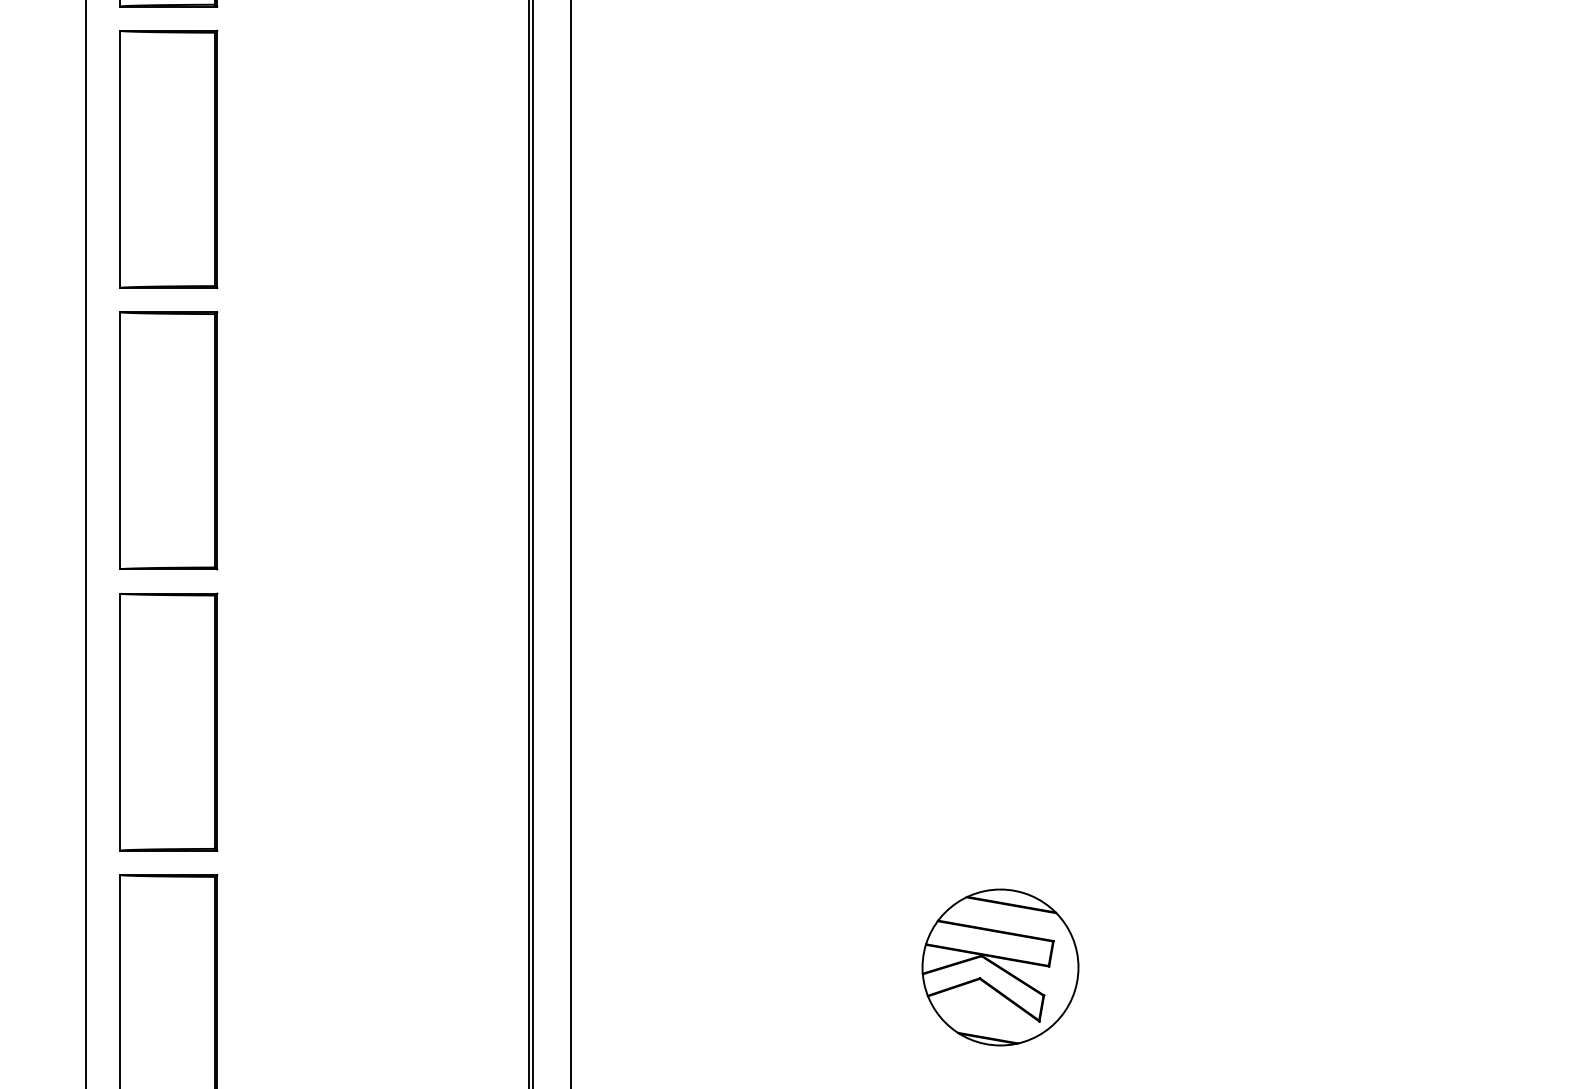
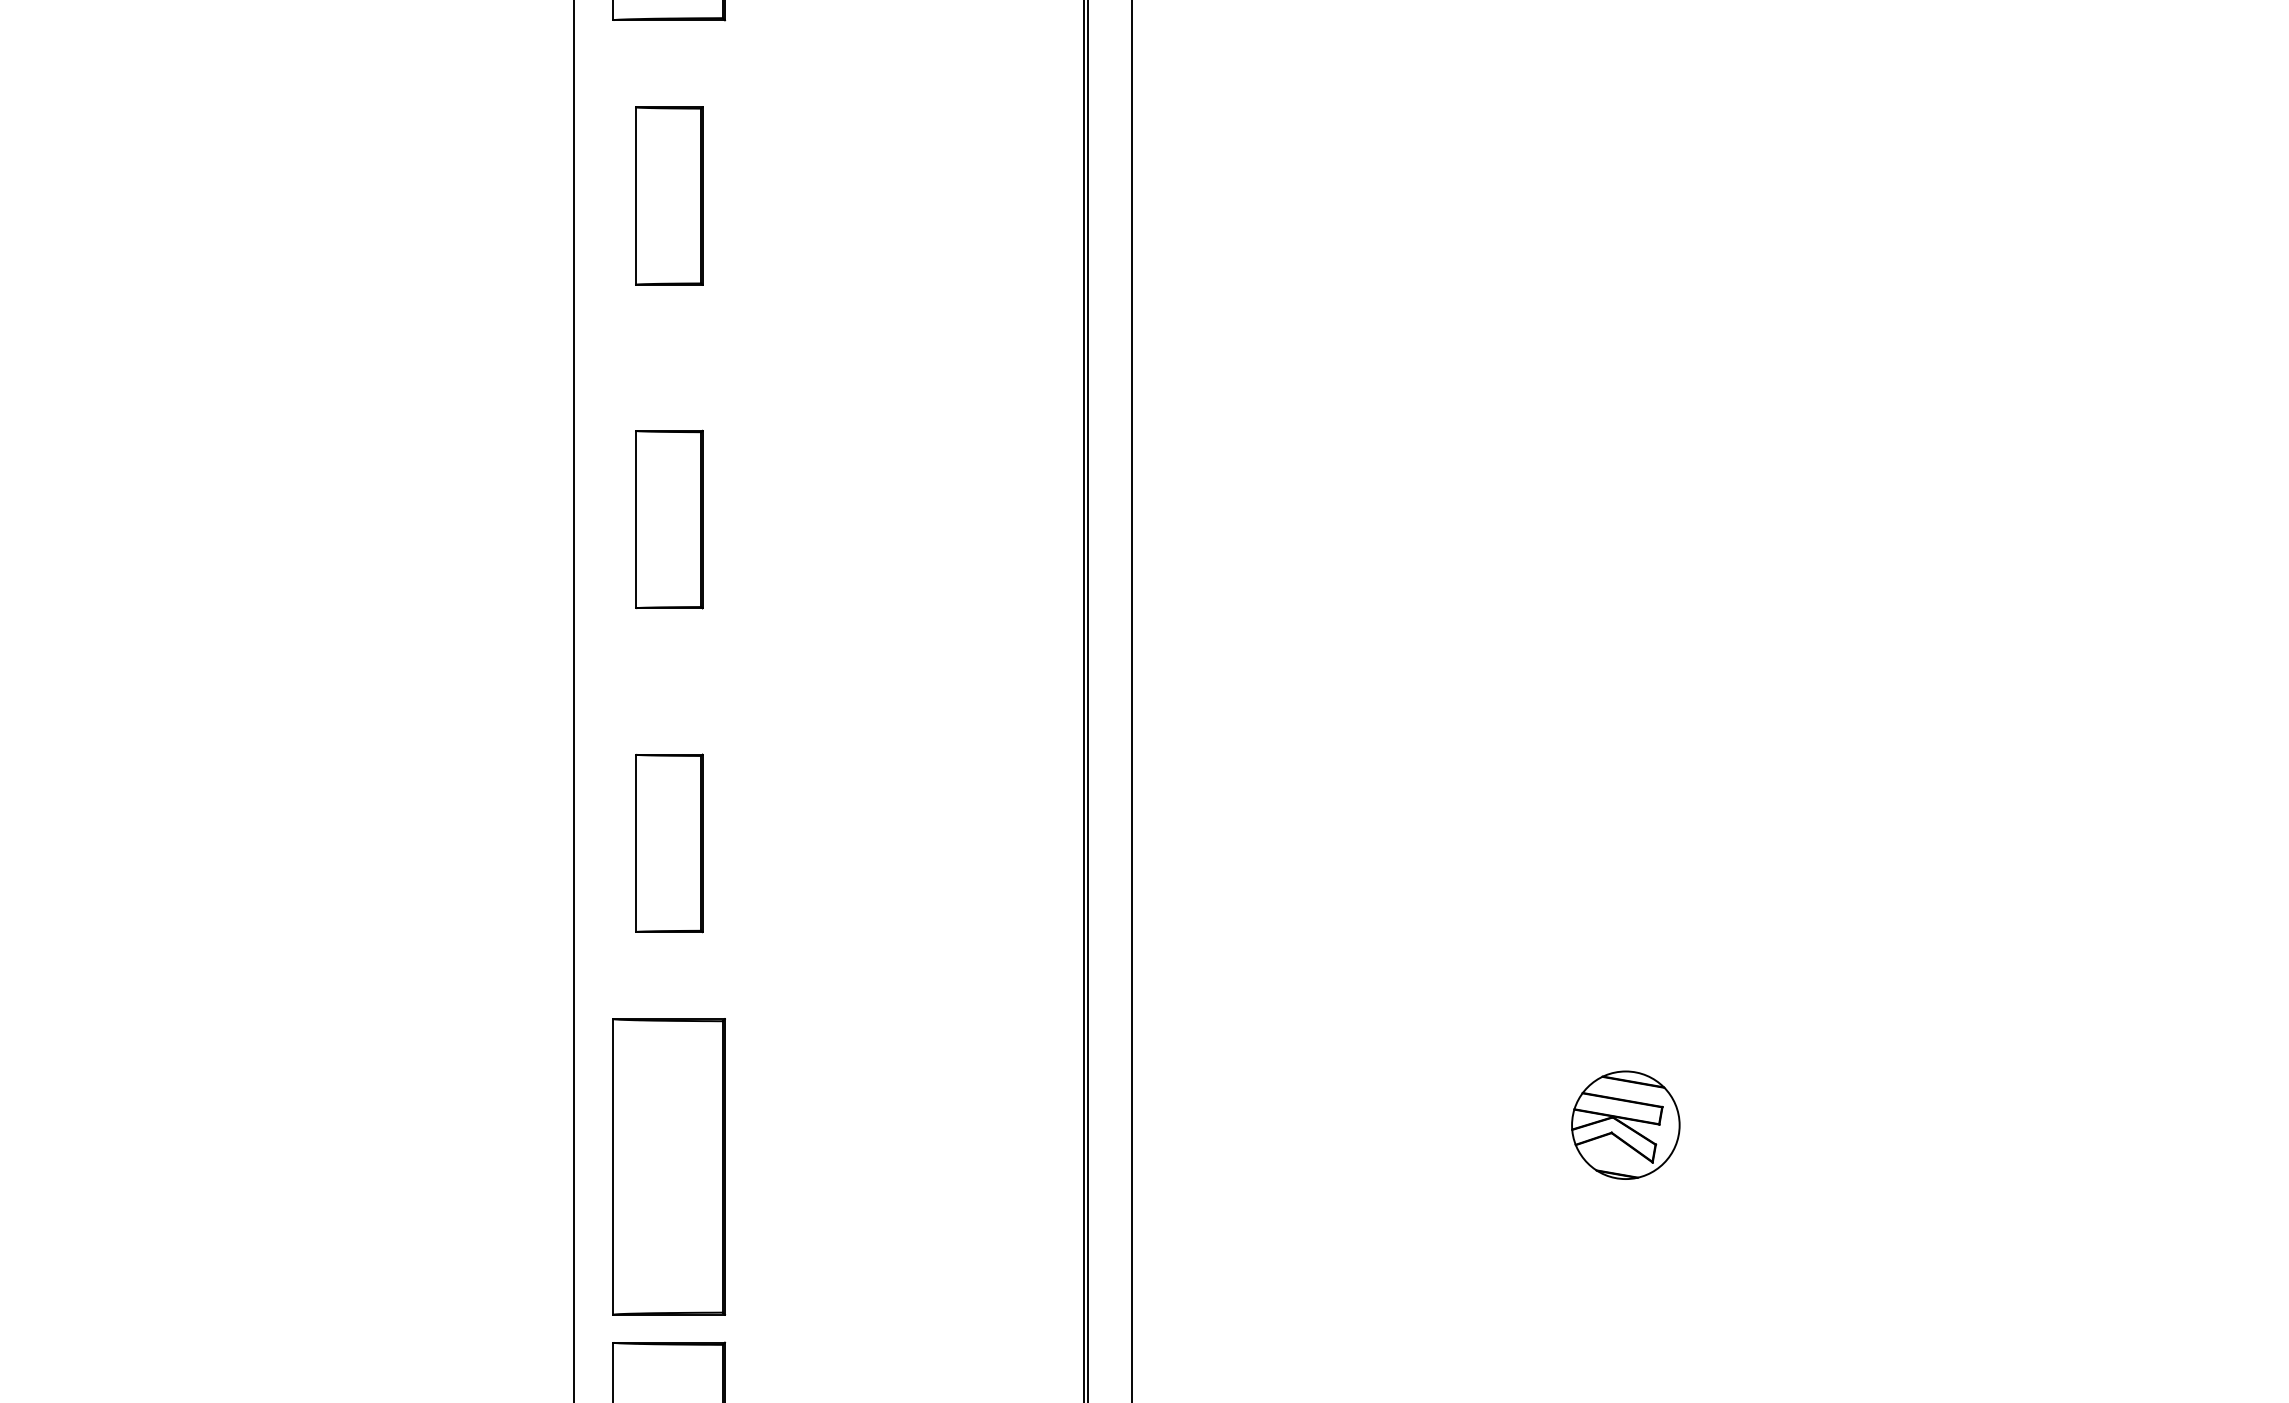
part: (168, 158) -> (668, 195), size x0.6
part: (168, 440) -> (668, 519), size x0.6
part: (168, 722) -> (668, 843), size x0.6
part: (1000, 966) -> (1625, 1124), size x0.6

